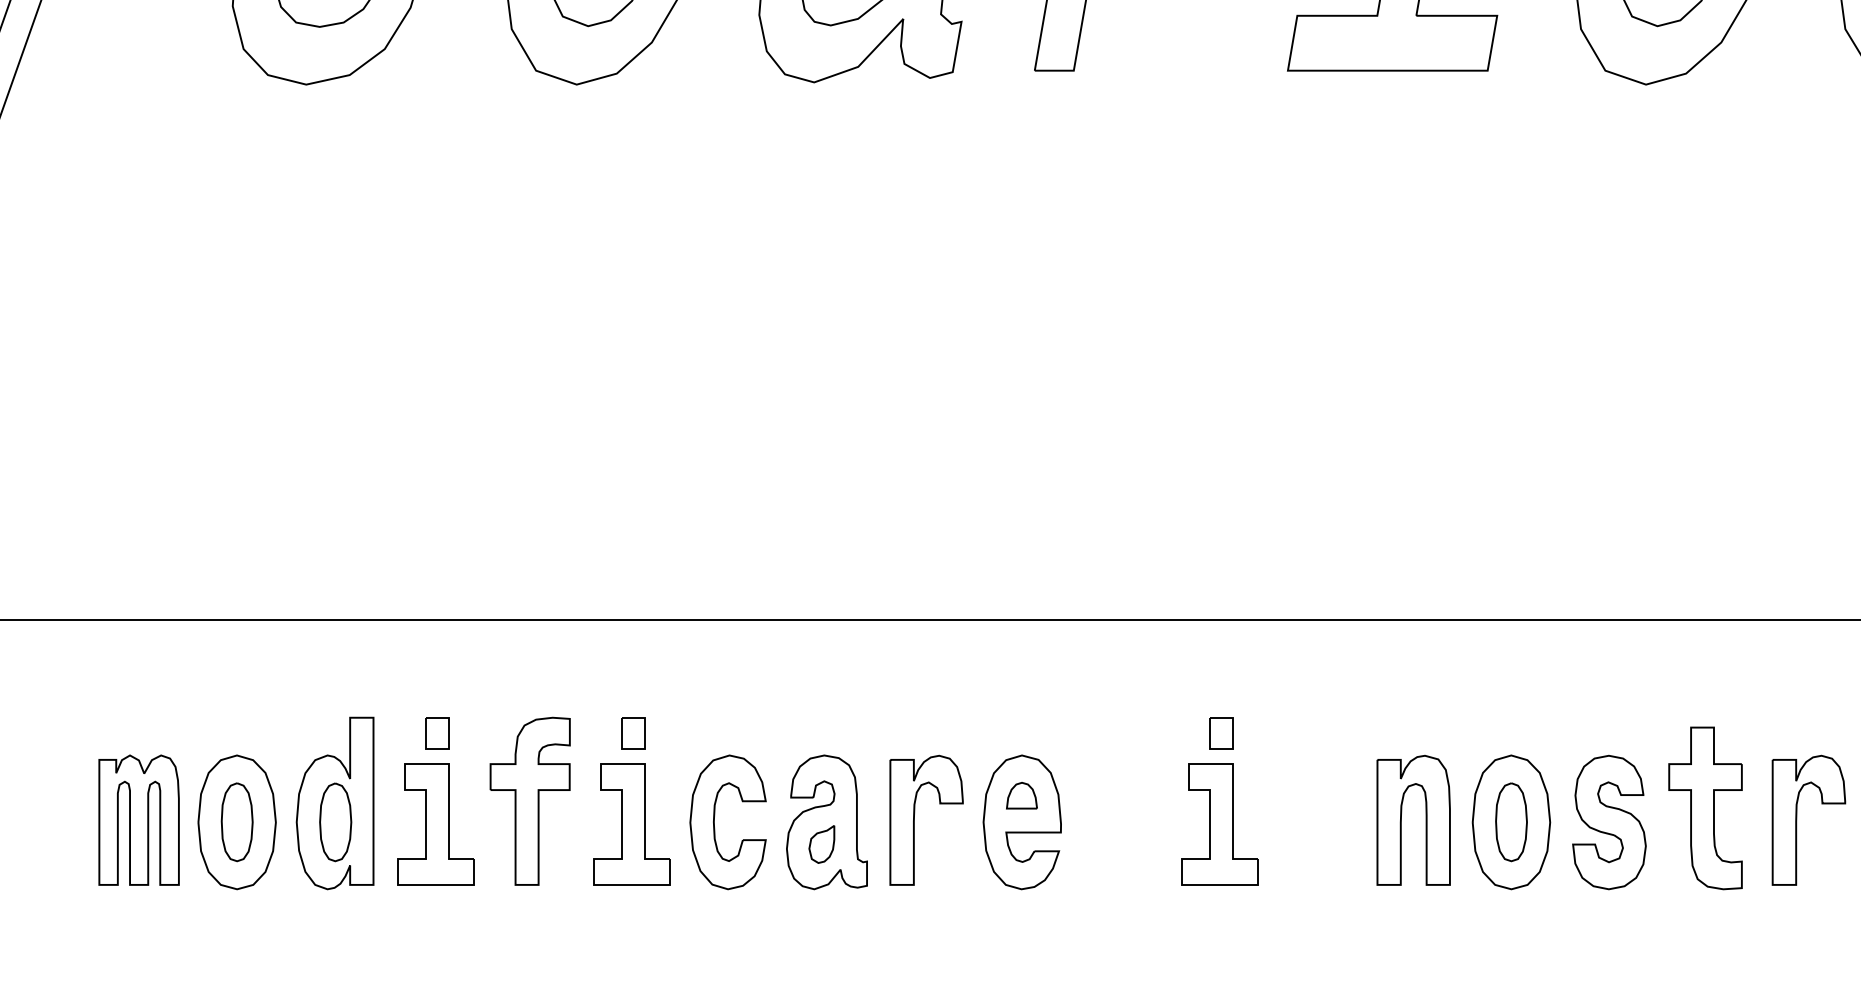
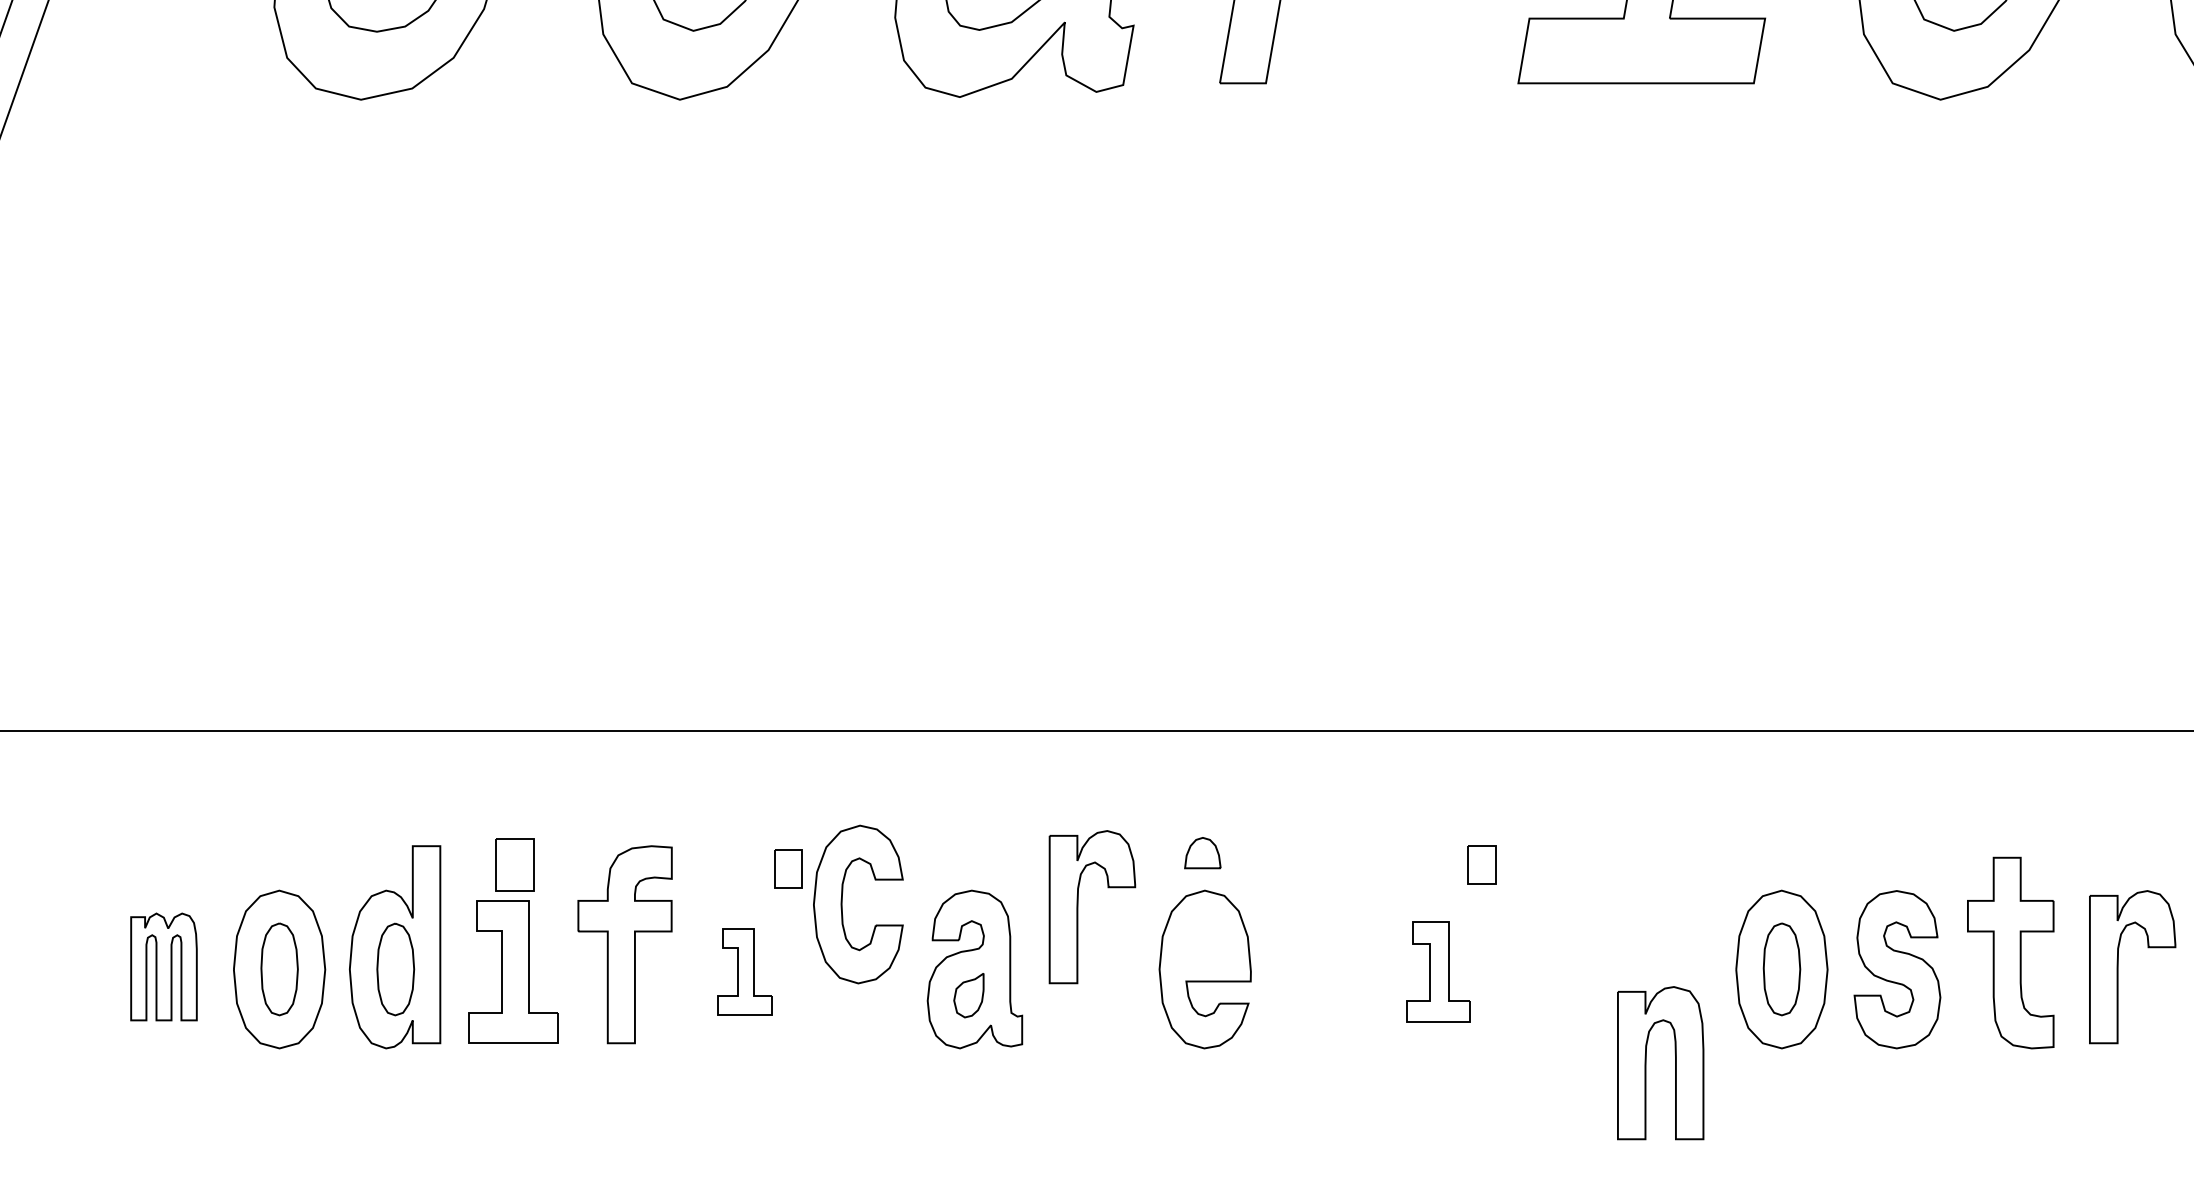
part: (437, 733) -> (515, 864), size x1.4
part: (633, 733) -> (788, 868), moved
part: (1221, 733) -> (1481, 864), moved
part: (1021, 796) -> (1202, 853), moved
part: (138, 819) -> (163, 966), size x0.7
part: (914, 820) -> (1078, 907), moved
part: (1401, 820) -> (1646, 1063), moved
part: (714, 822) -> (842, 904), moved
part: (631, 824) -> (744, 971), size x0.6
part: (1220, 824) -> (1438, 971), size x0.7

